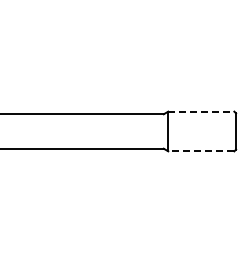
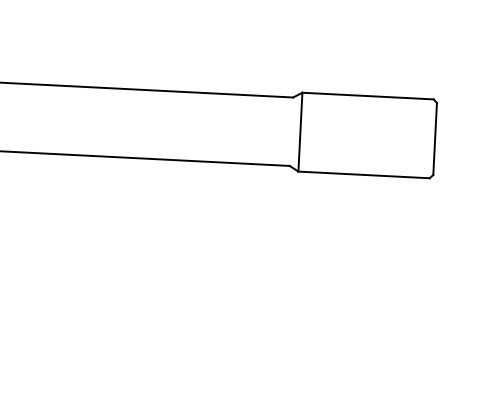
line: (201, 111) -> (368, 95), dashed -> solid
line: (200, 151) -> (362, 175), dashed -> solid

